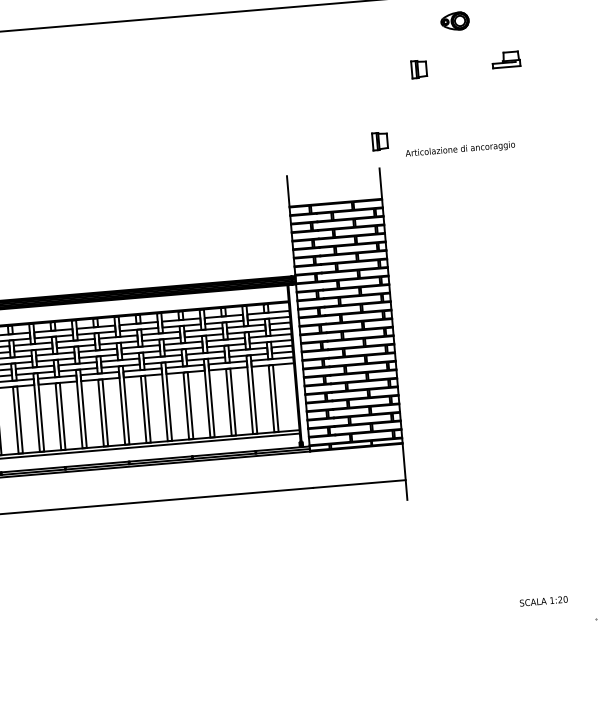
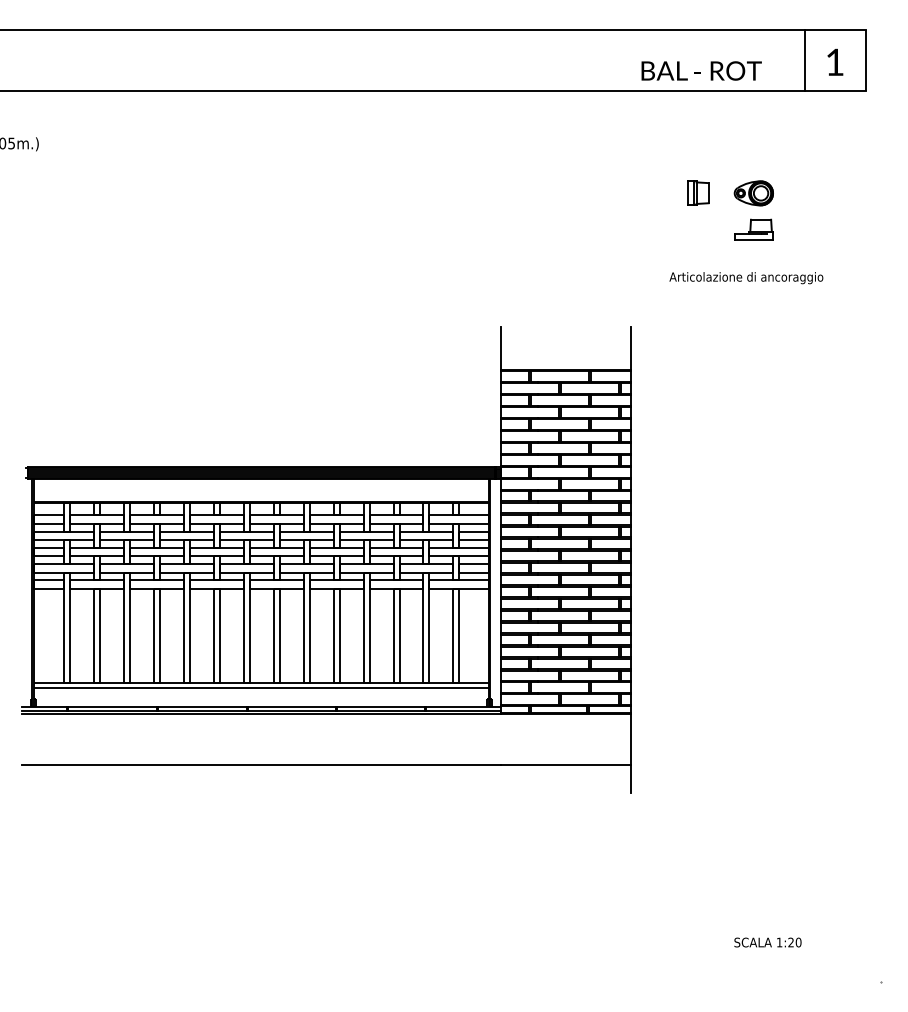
part: (454, 21) -> (753, 193), moved
part: (505, 59) -> (753, 229), moved
part: (380, 140) -> (635, 288), removed
text: (460, 149) -> (746, 278), moved
text: (543, 601) -> (767, 942), moved

